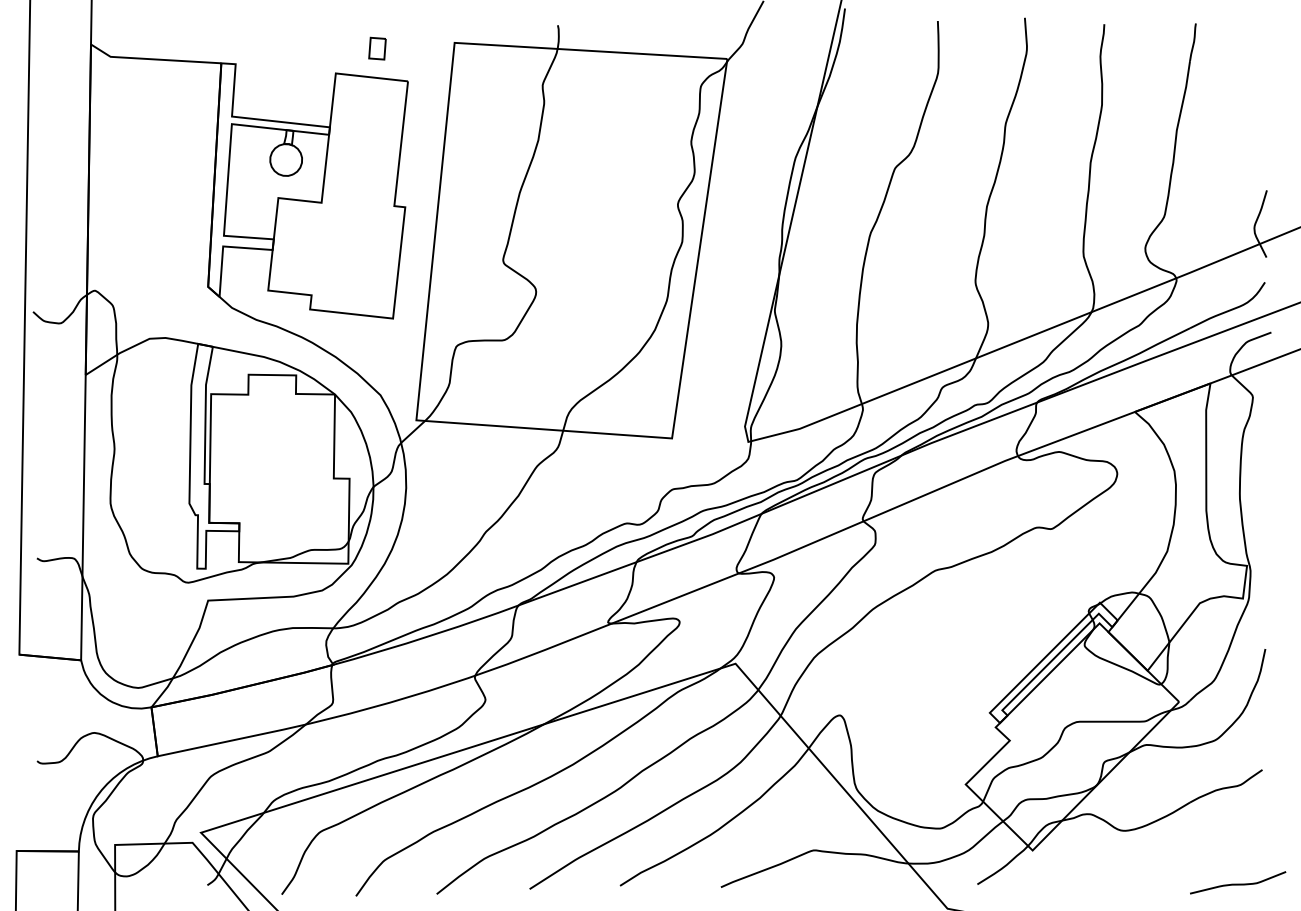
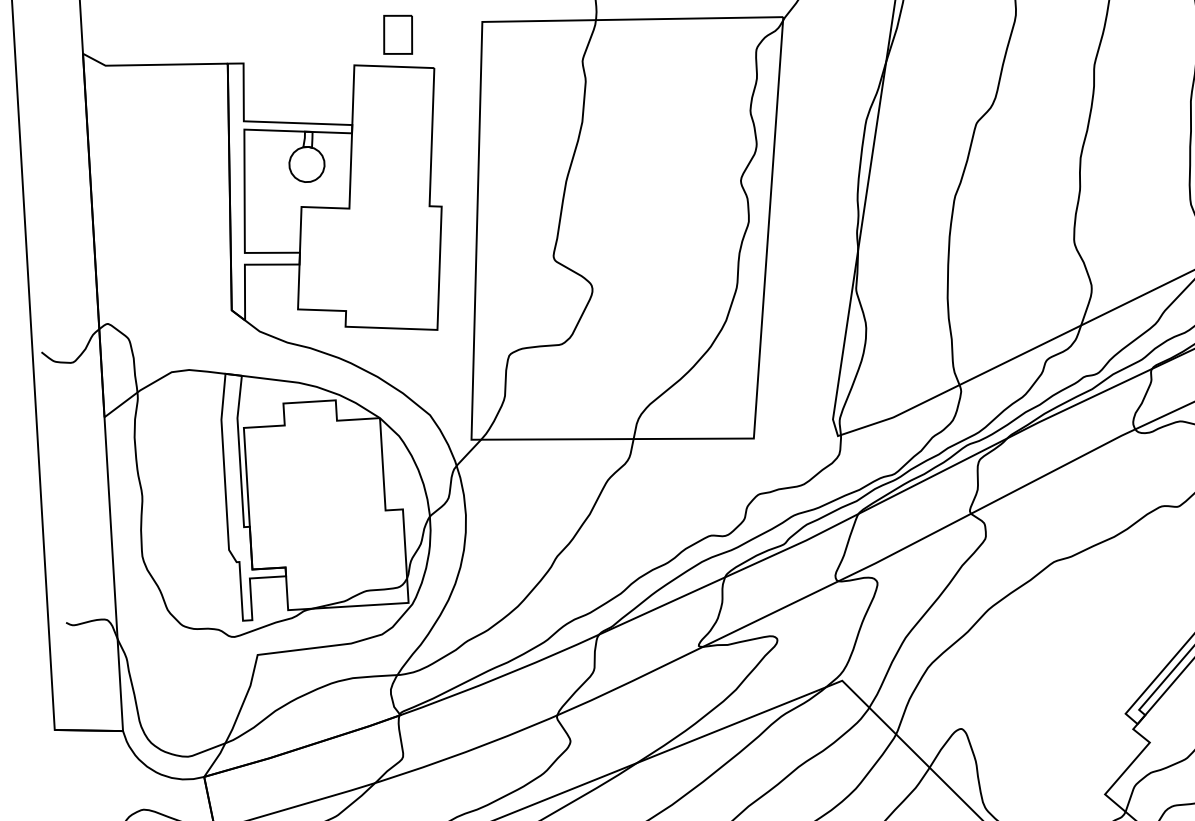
part: (377, 48) -> (398, 34), size x1.67

